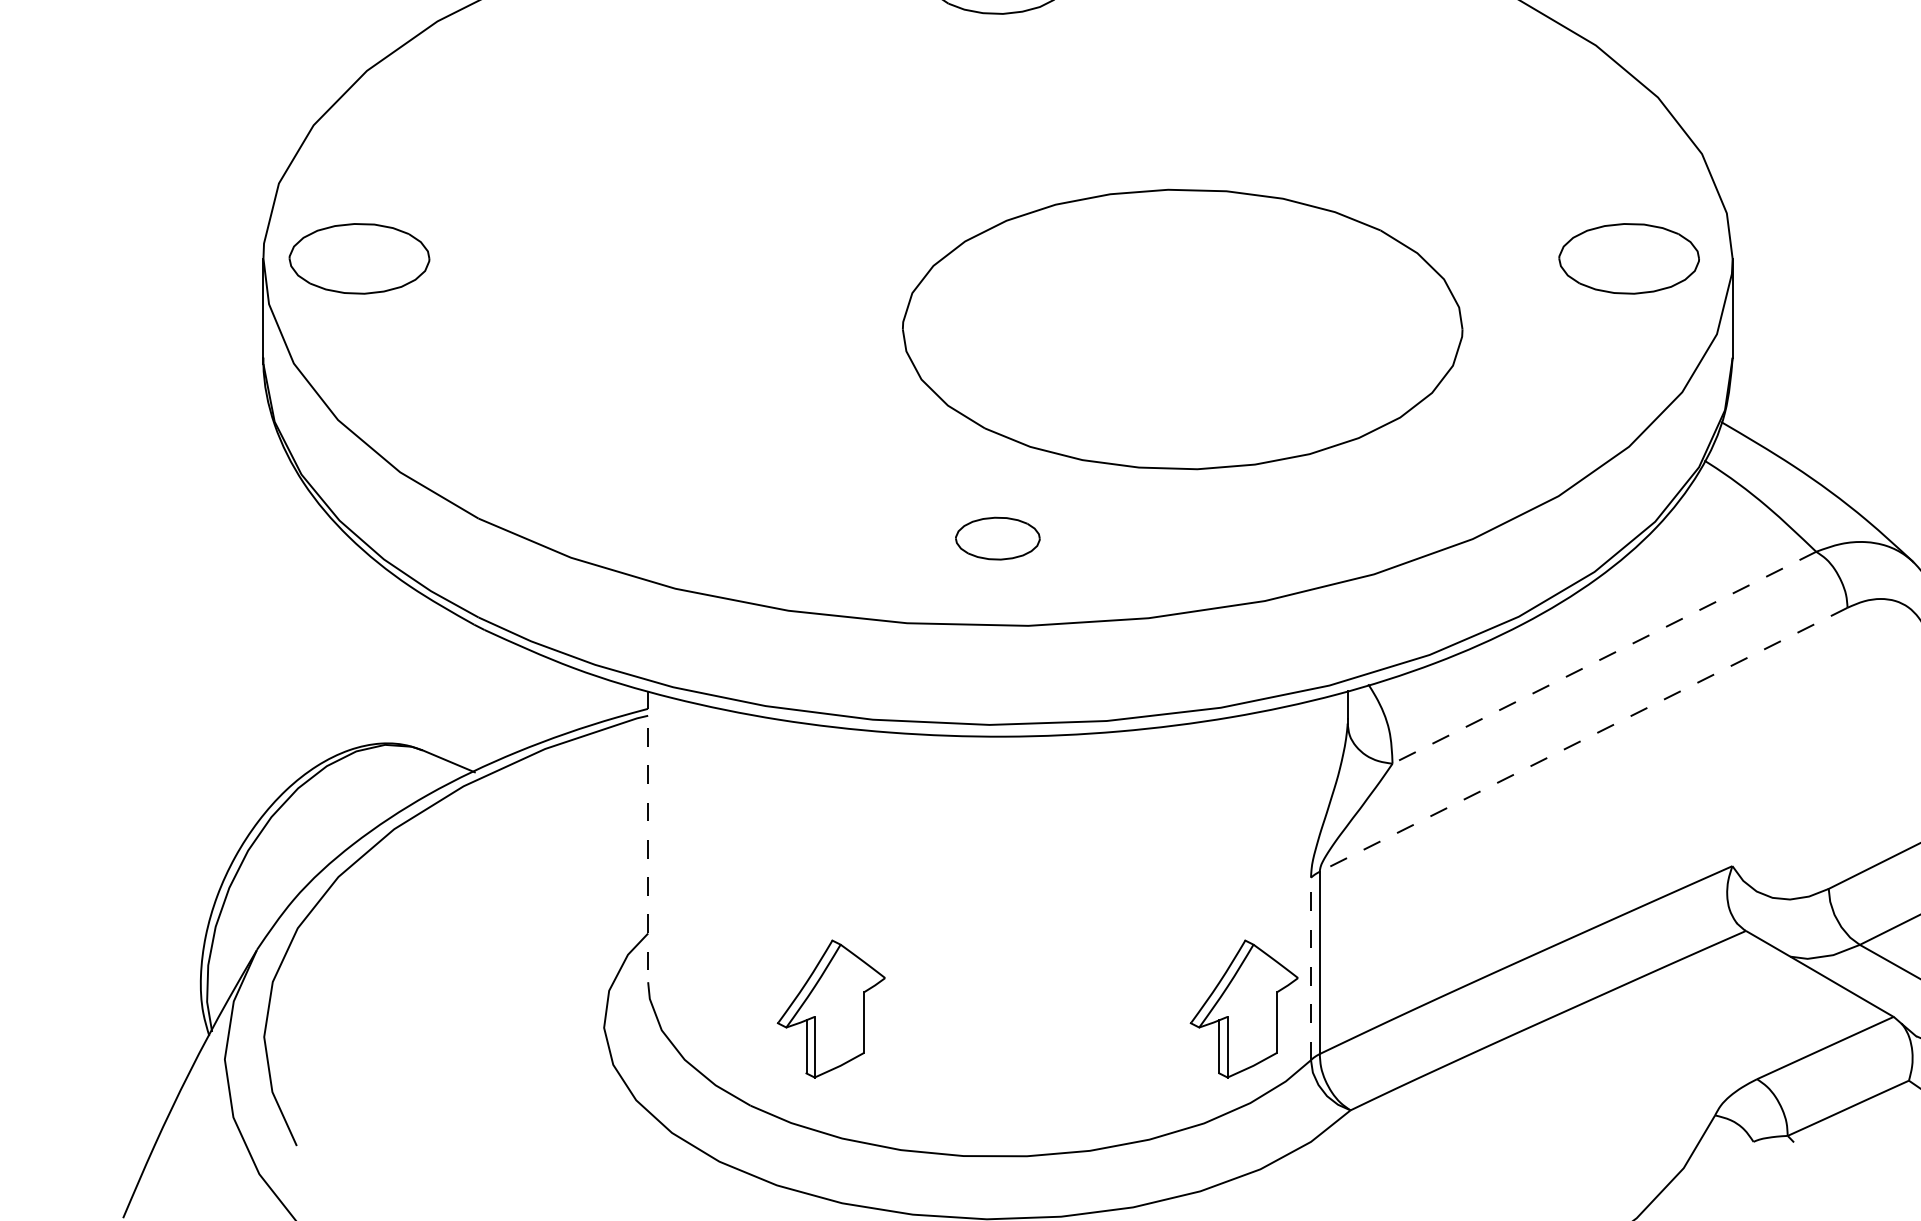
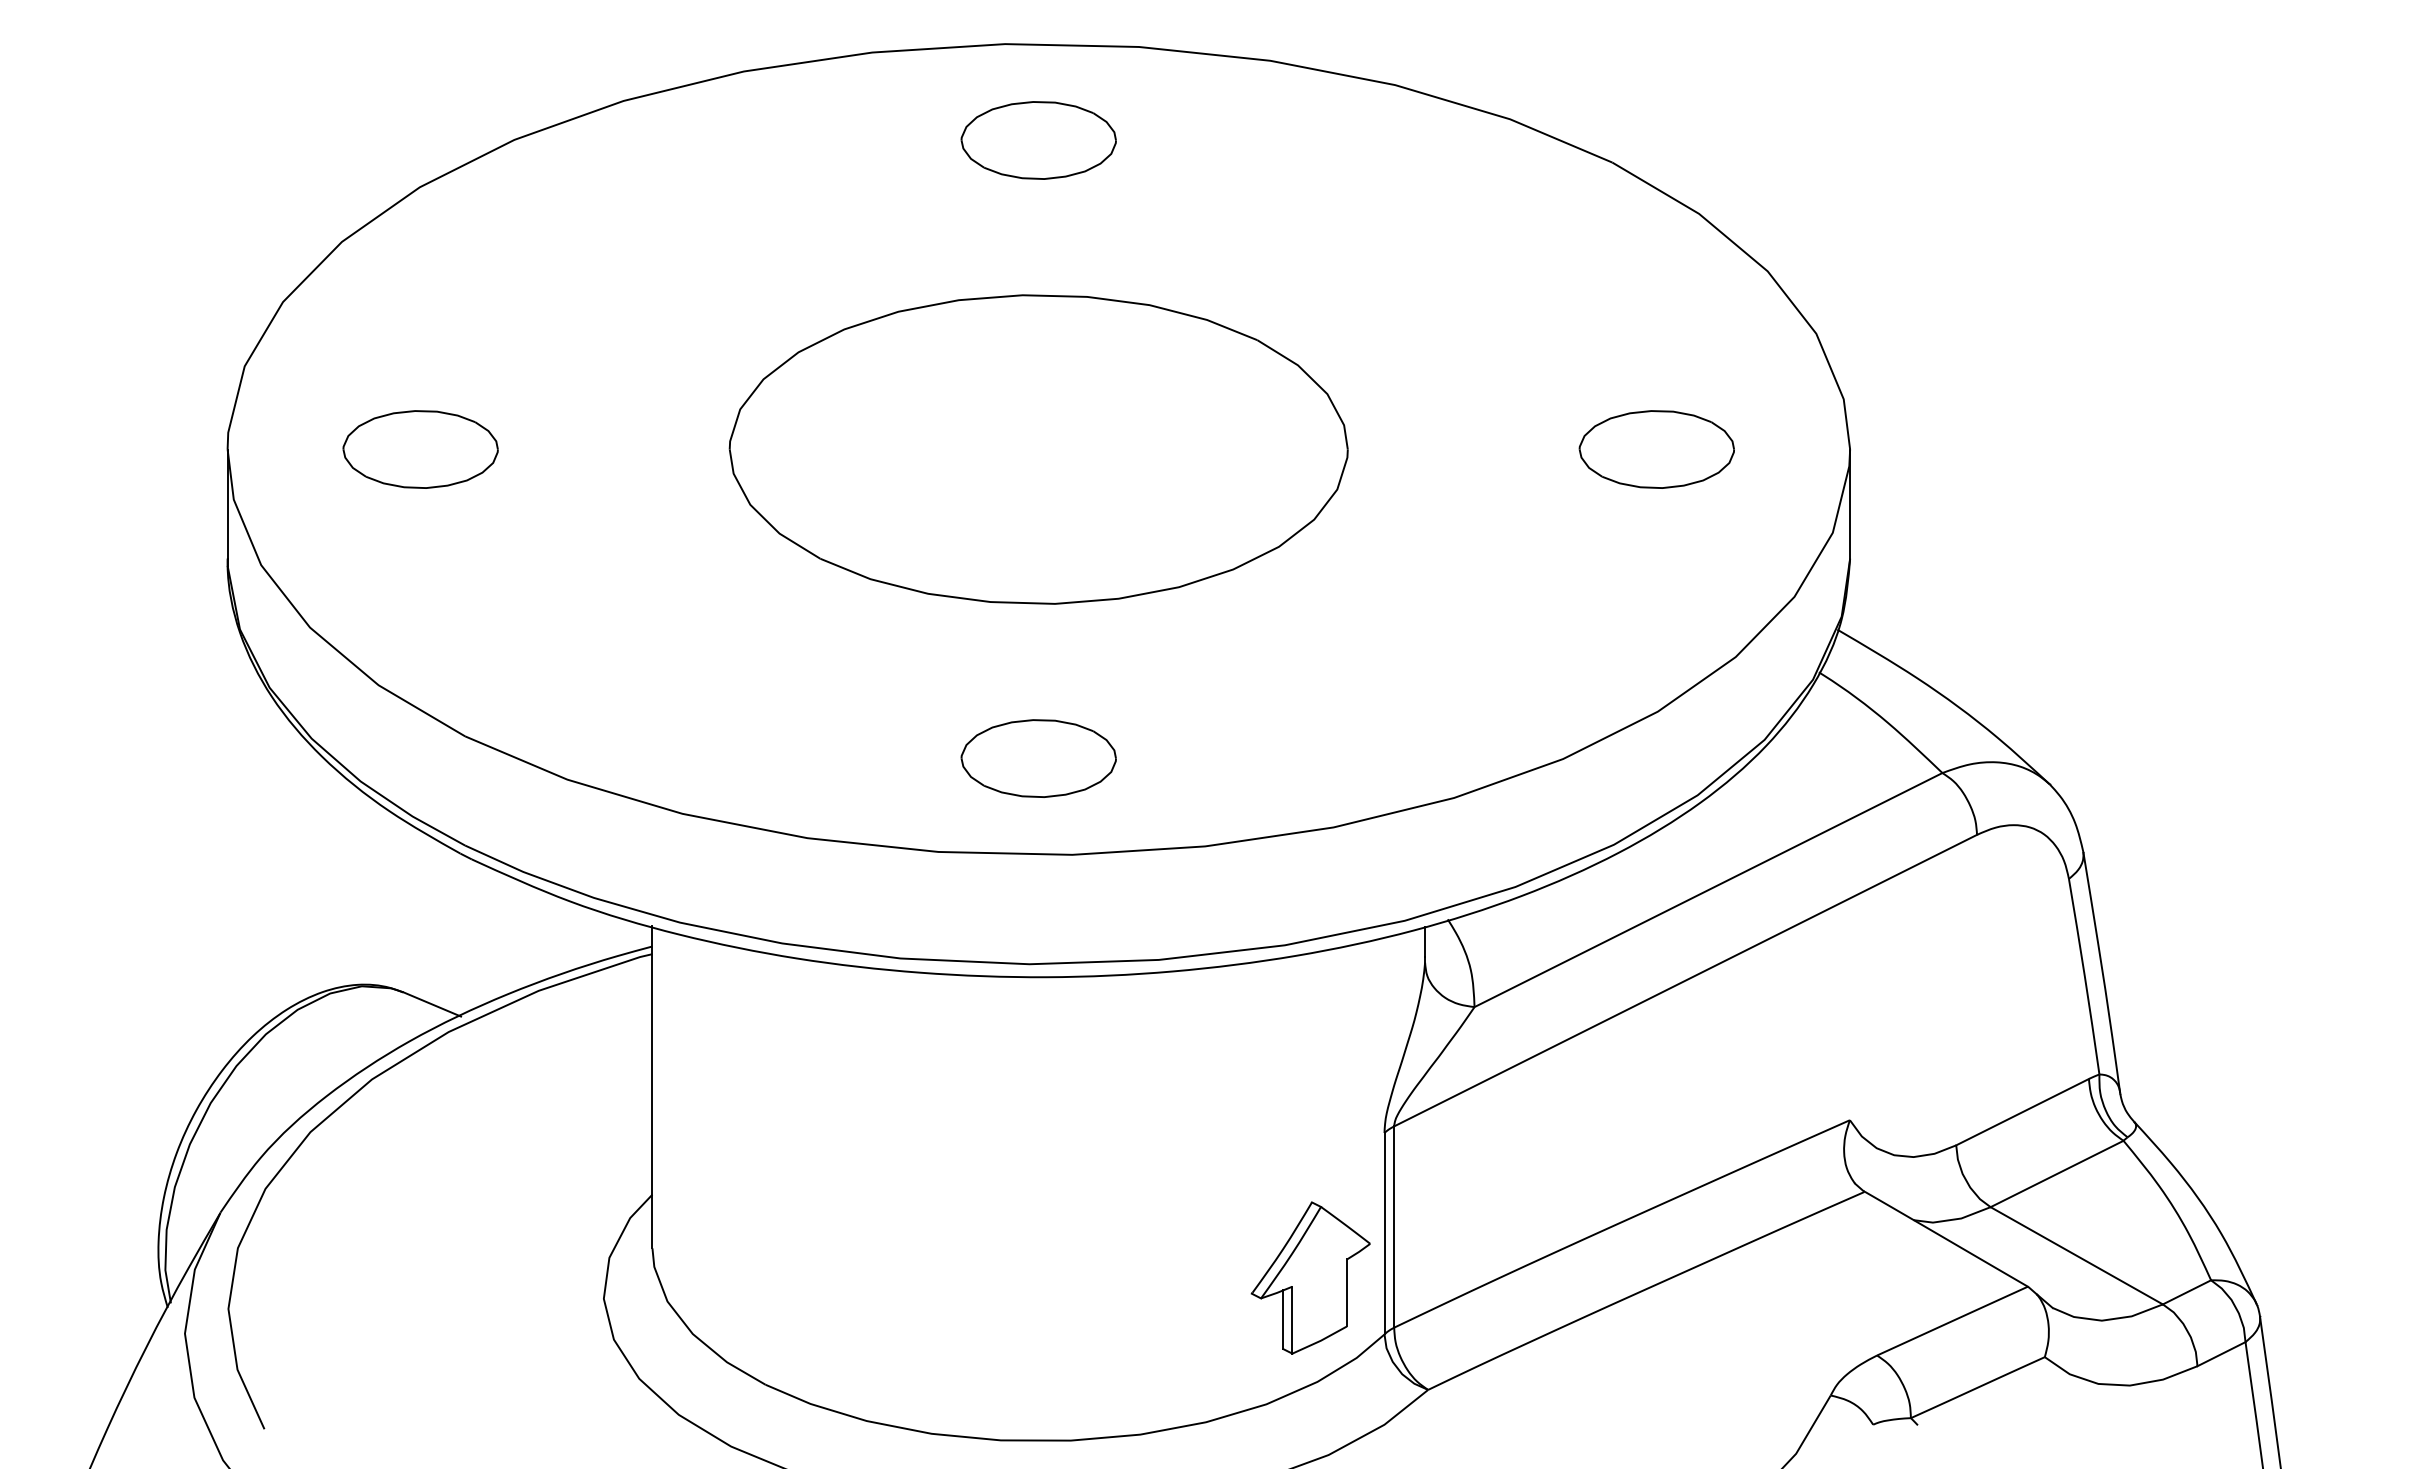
part: (359, 258) -> (420, 449), moved
part: (1628, 258) -> (1656, 449), moved
part: (1182, 329) -> (1038, 449), moved
part: (997, 538) -> (1038, 758), size x1.67
line: (1604, 658) -> (1708, 890), dashed -> solid
line: (1583, 739) -> (1685, 980), dashed -> solid
line: (648, 836) -> (652, 1087), dashed -> solid
line: (1311, 968) -> (1384, 1233), dashed -> solid
part: (831, 1008) -> (854, 1277), removed

